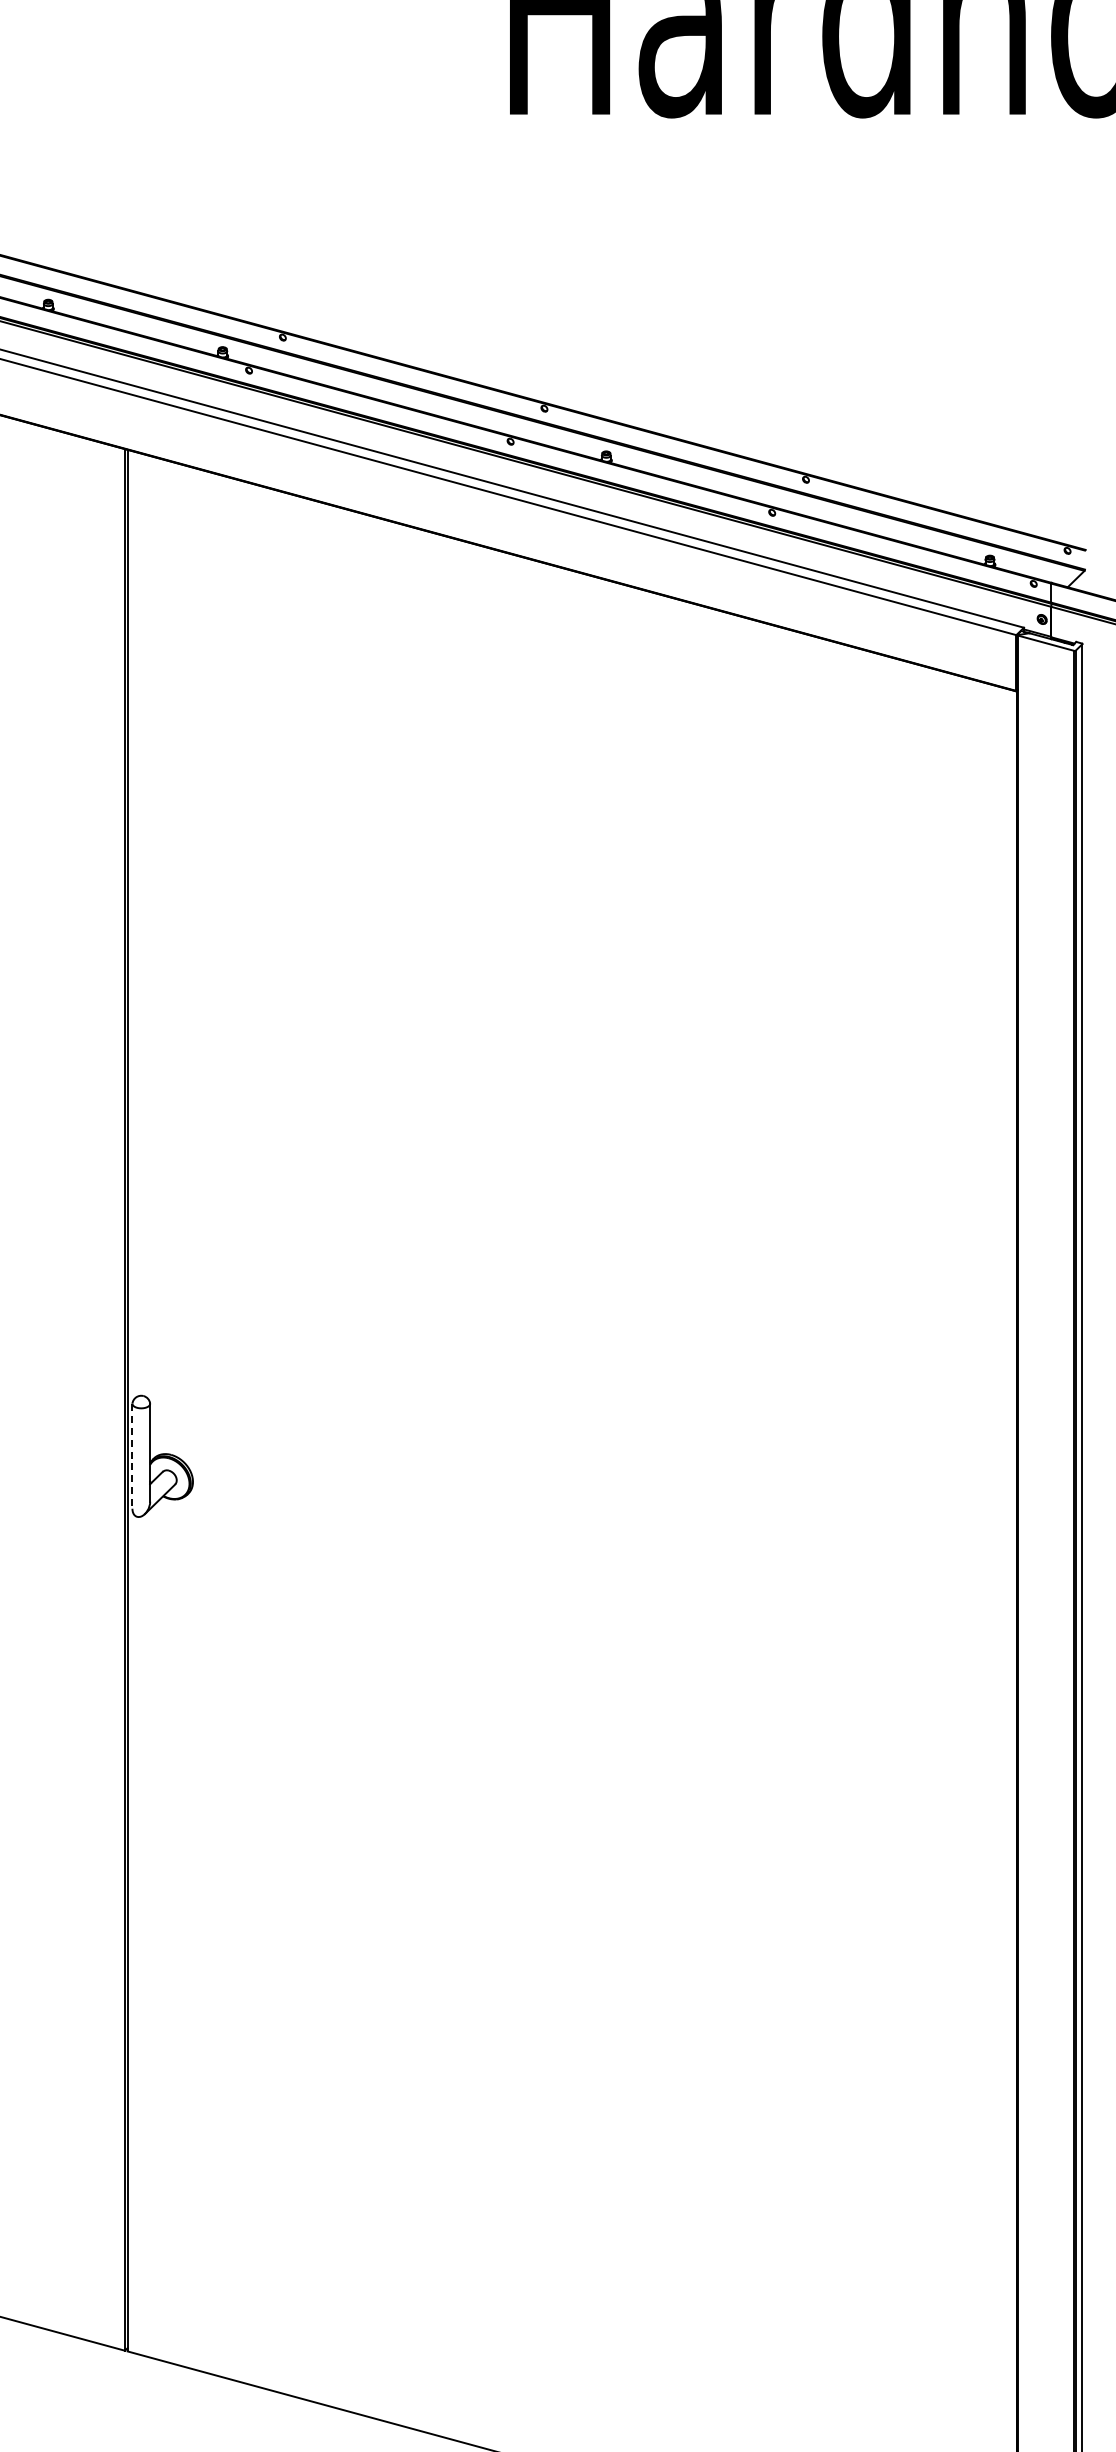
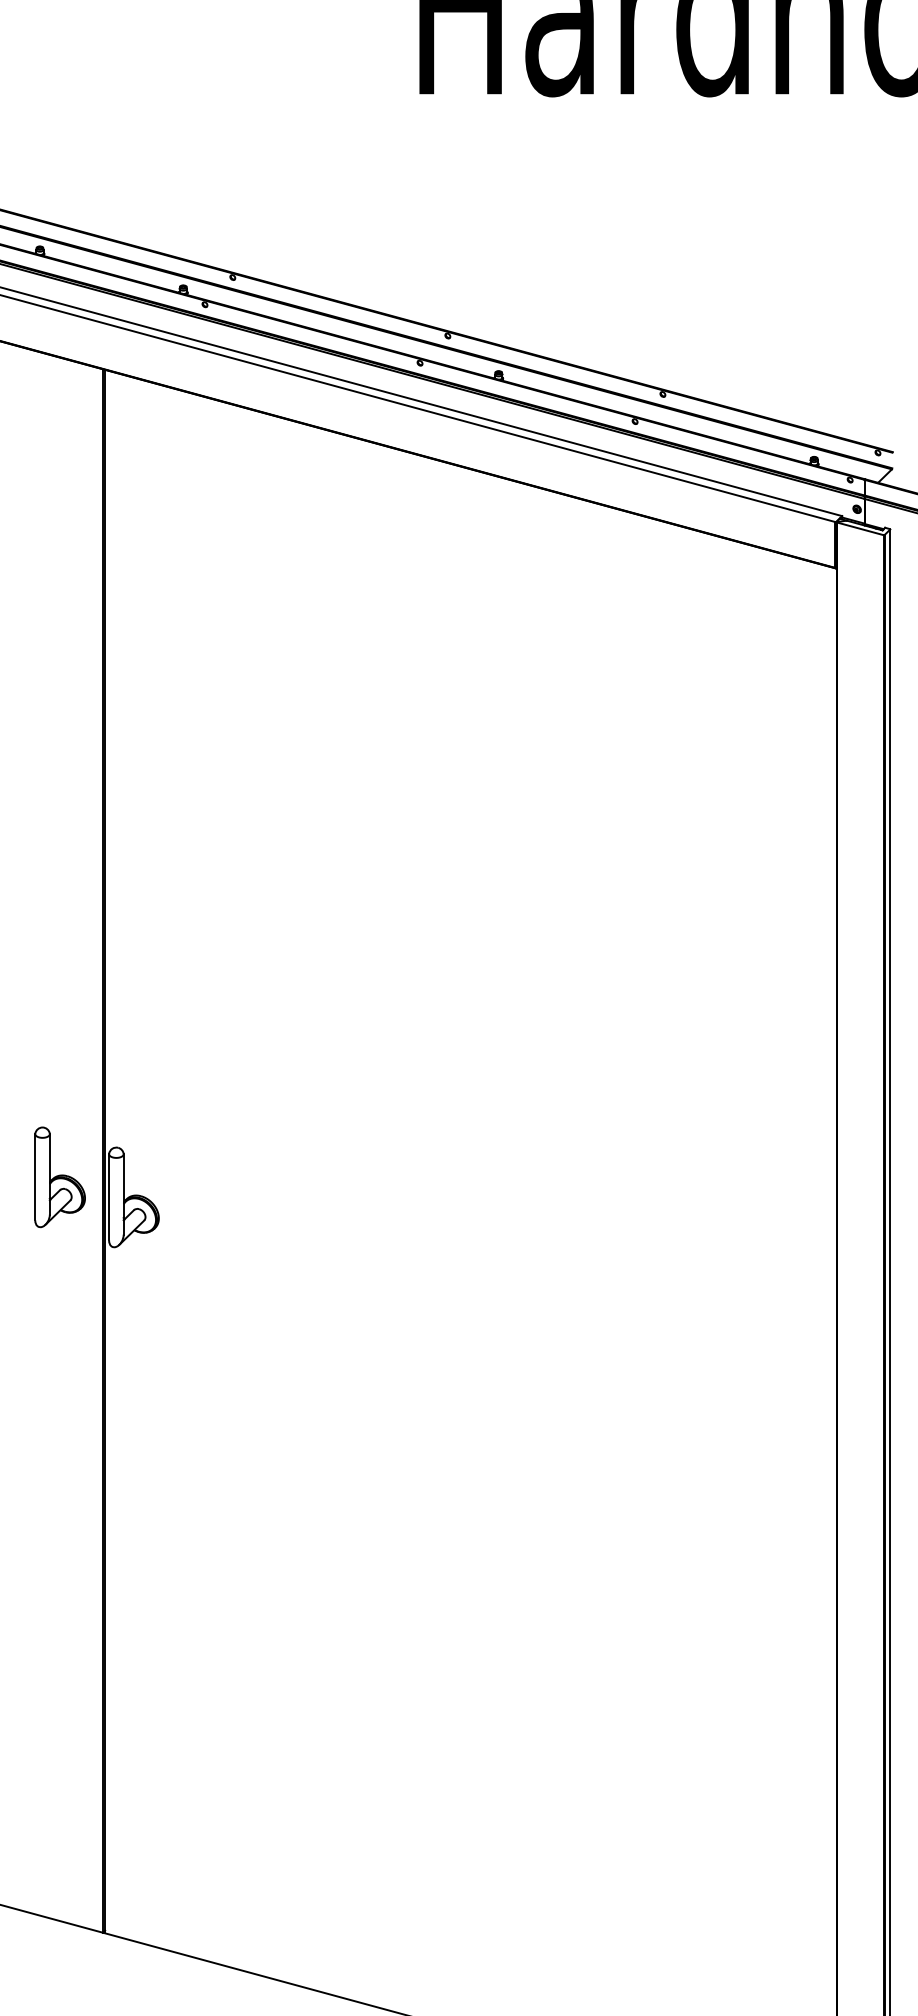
part: (72, 1431) -> (59, 1176), added
line: (132, 1456) -> (109, 1197), dashed -> solid

